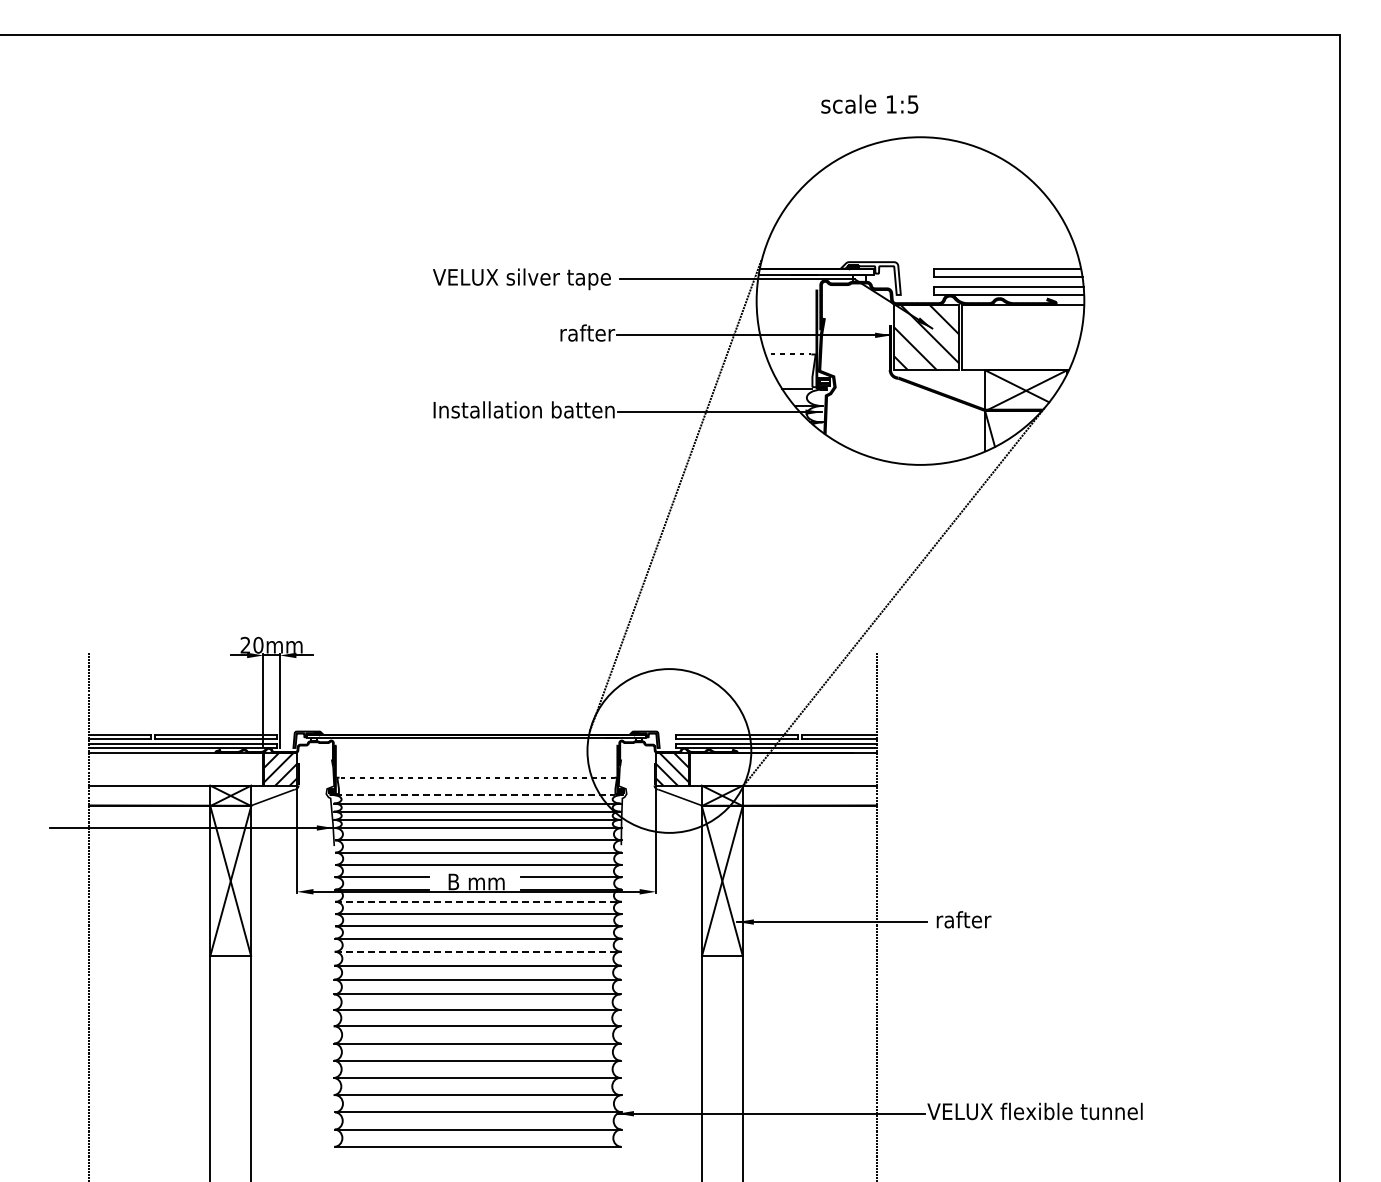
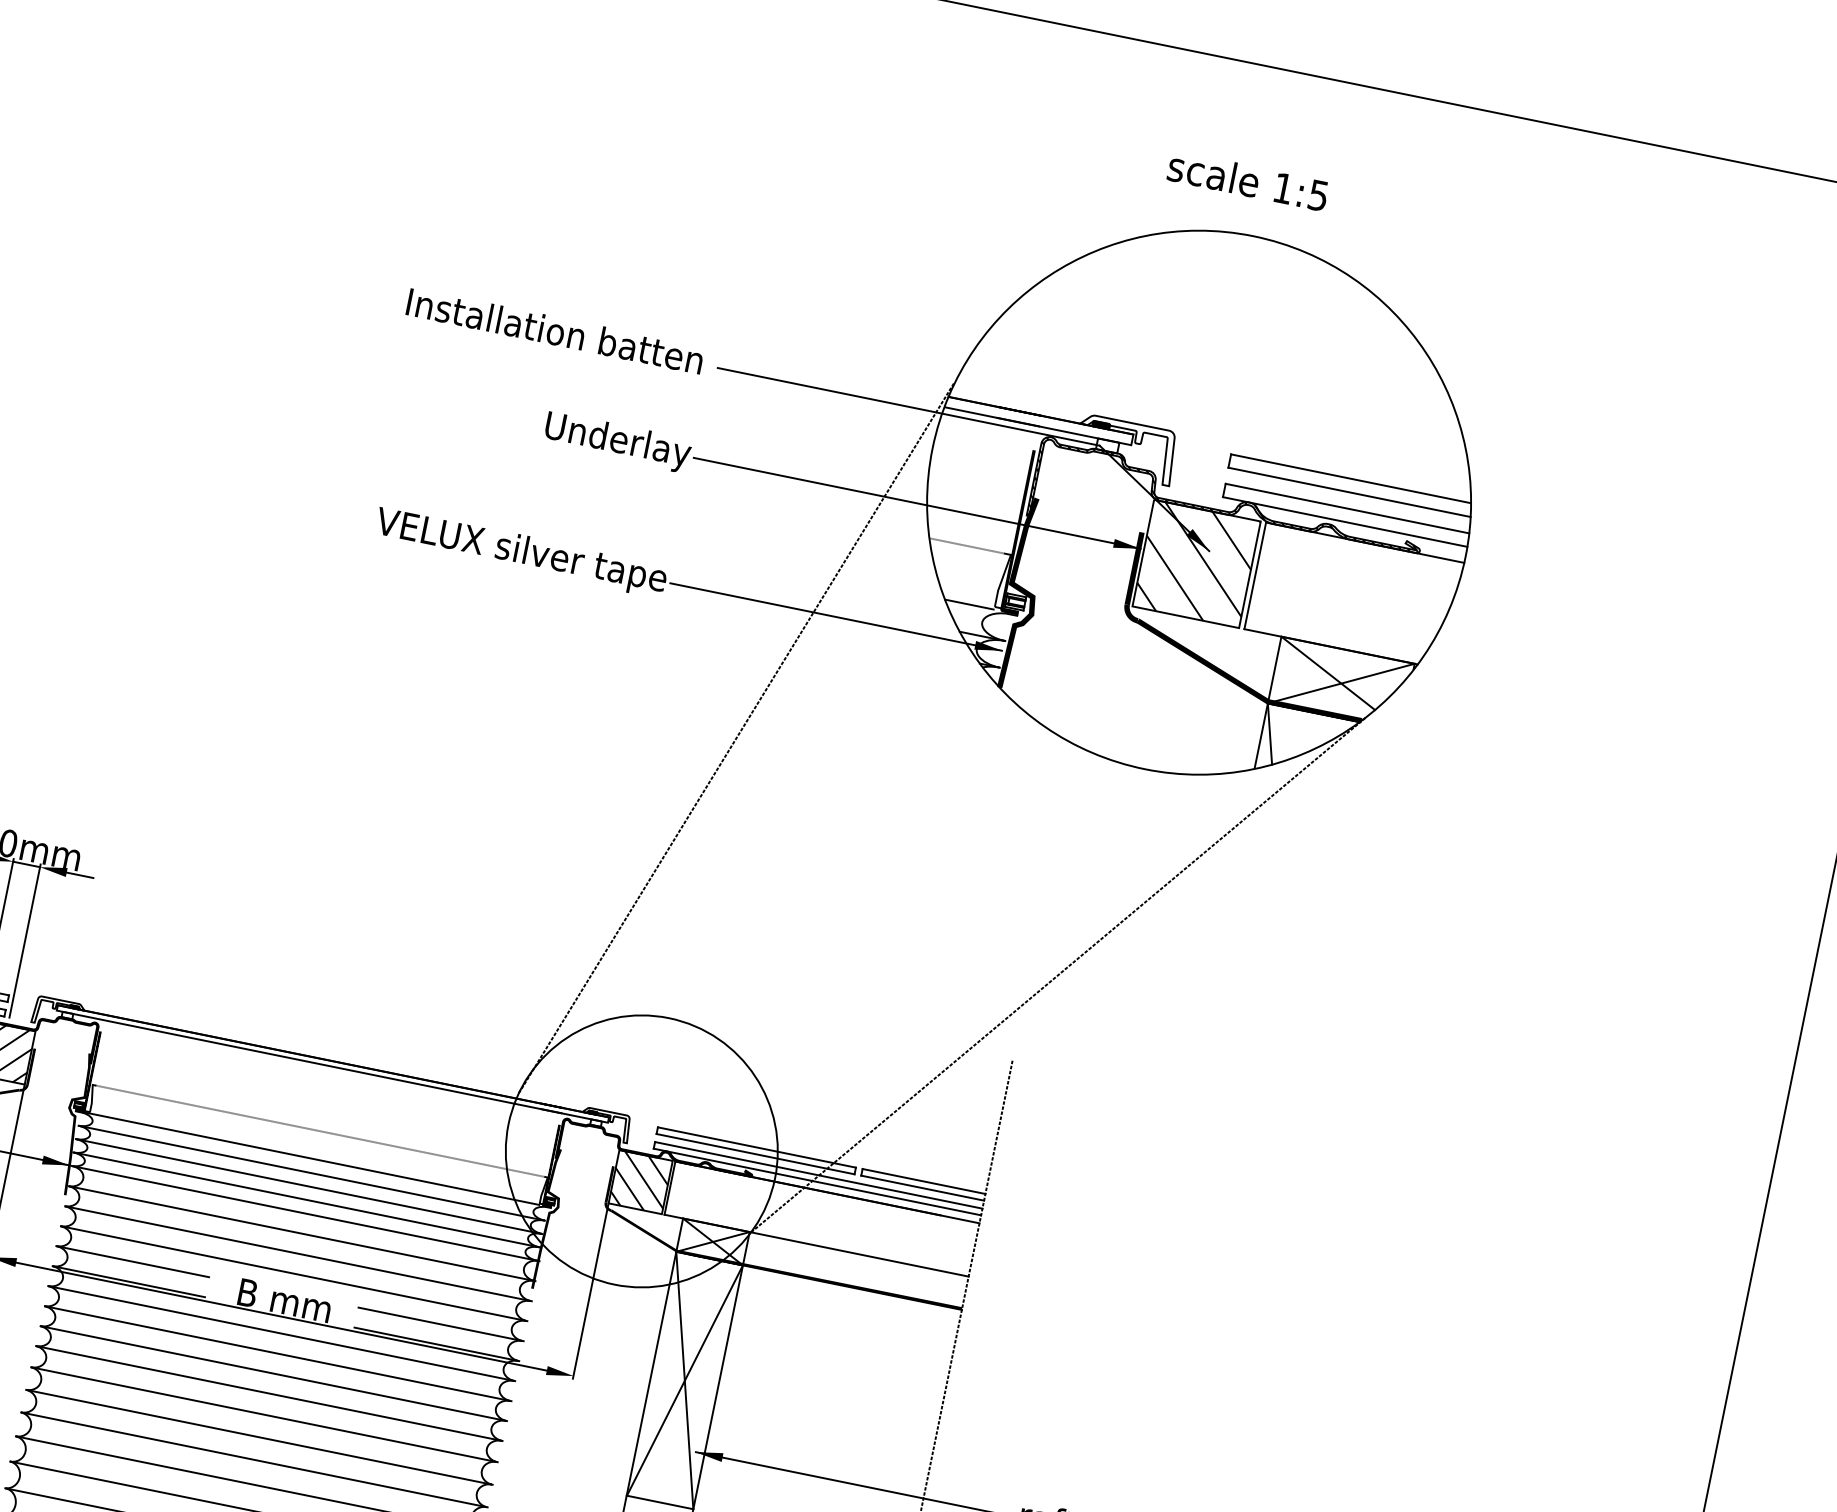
text: (869, 103) -> (1247, 179), moved
text: (519, 279) -> (554, 334), VELUX silver tape -> Installation batten
text: (570, 335) -> (618, 442), rafter -> Underlay
text: (524, 411) -> (518, 551), Installation batten -> VELUX silver tape
line: (475, 794) -> (312, 1158), dashed -> solid
line: (478, 901) -> (281, 1333), dashed -> solid
line: (478, 951) -> (264, 1414), dashed -> solid

